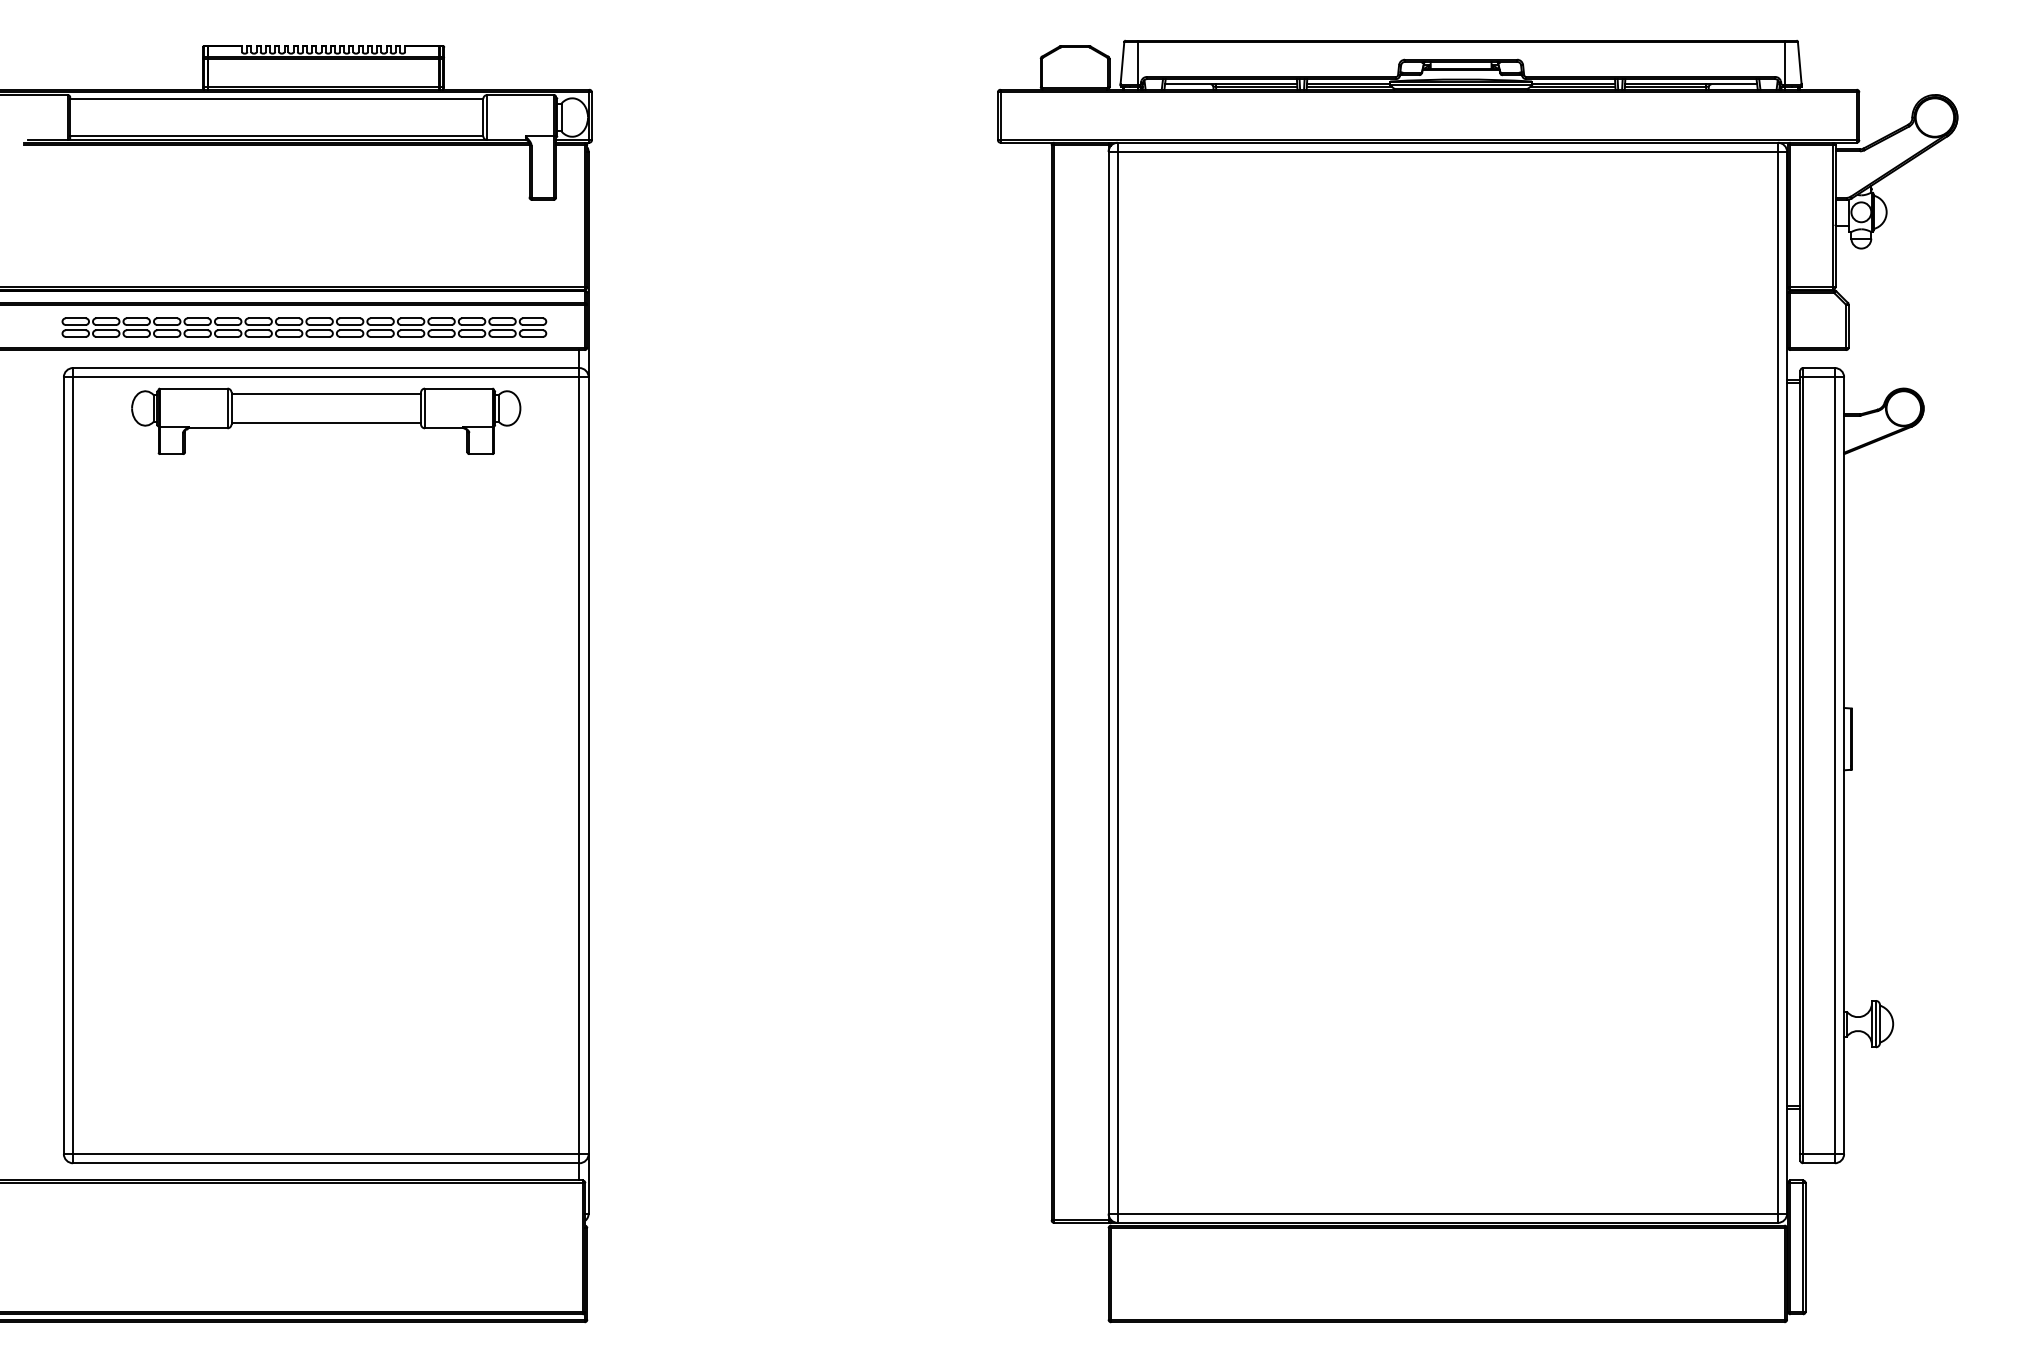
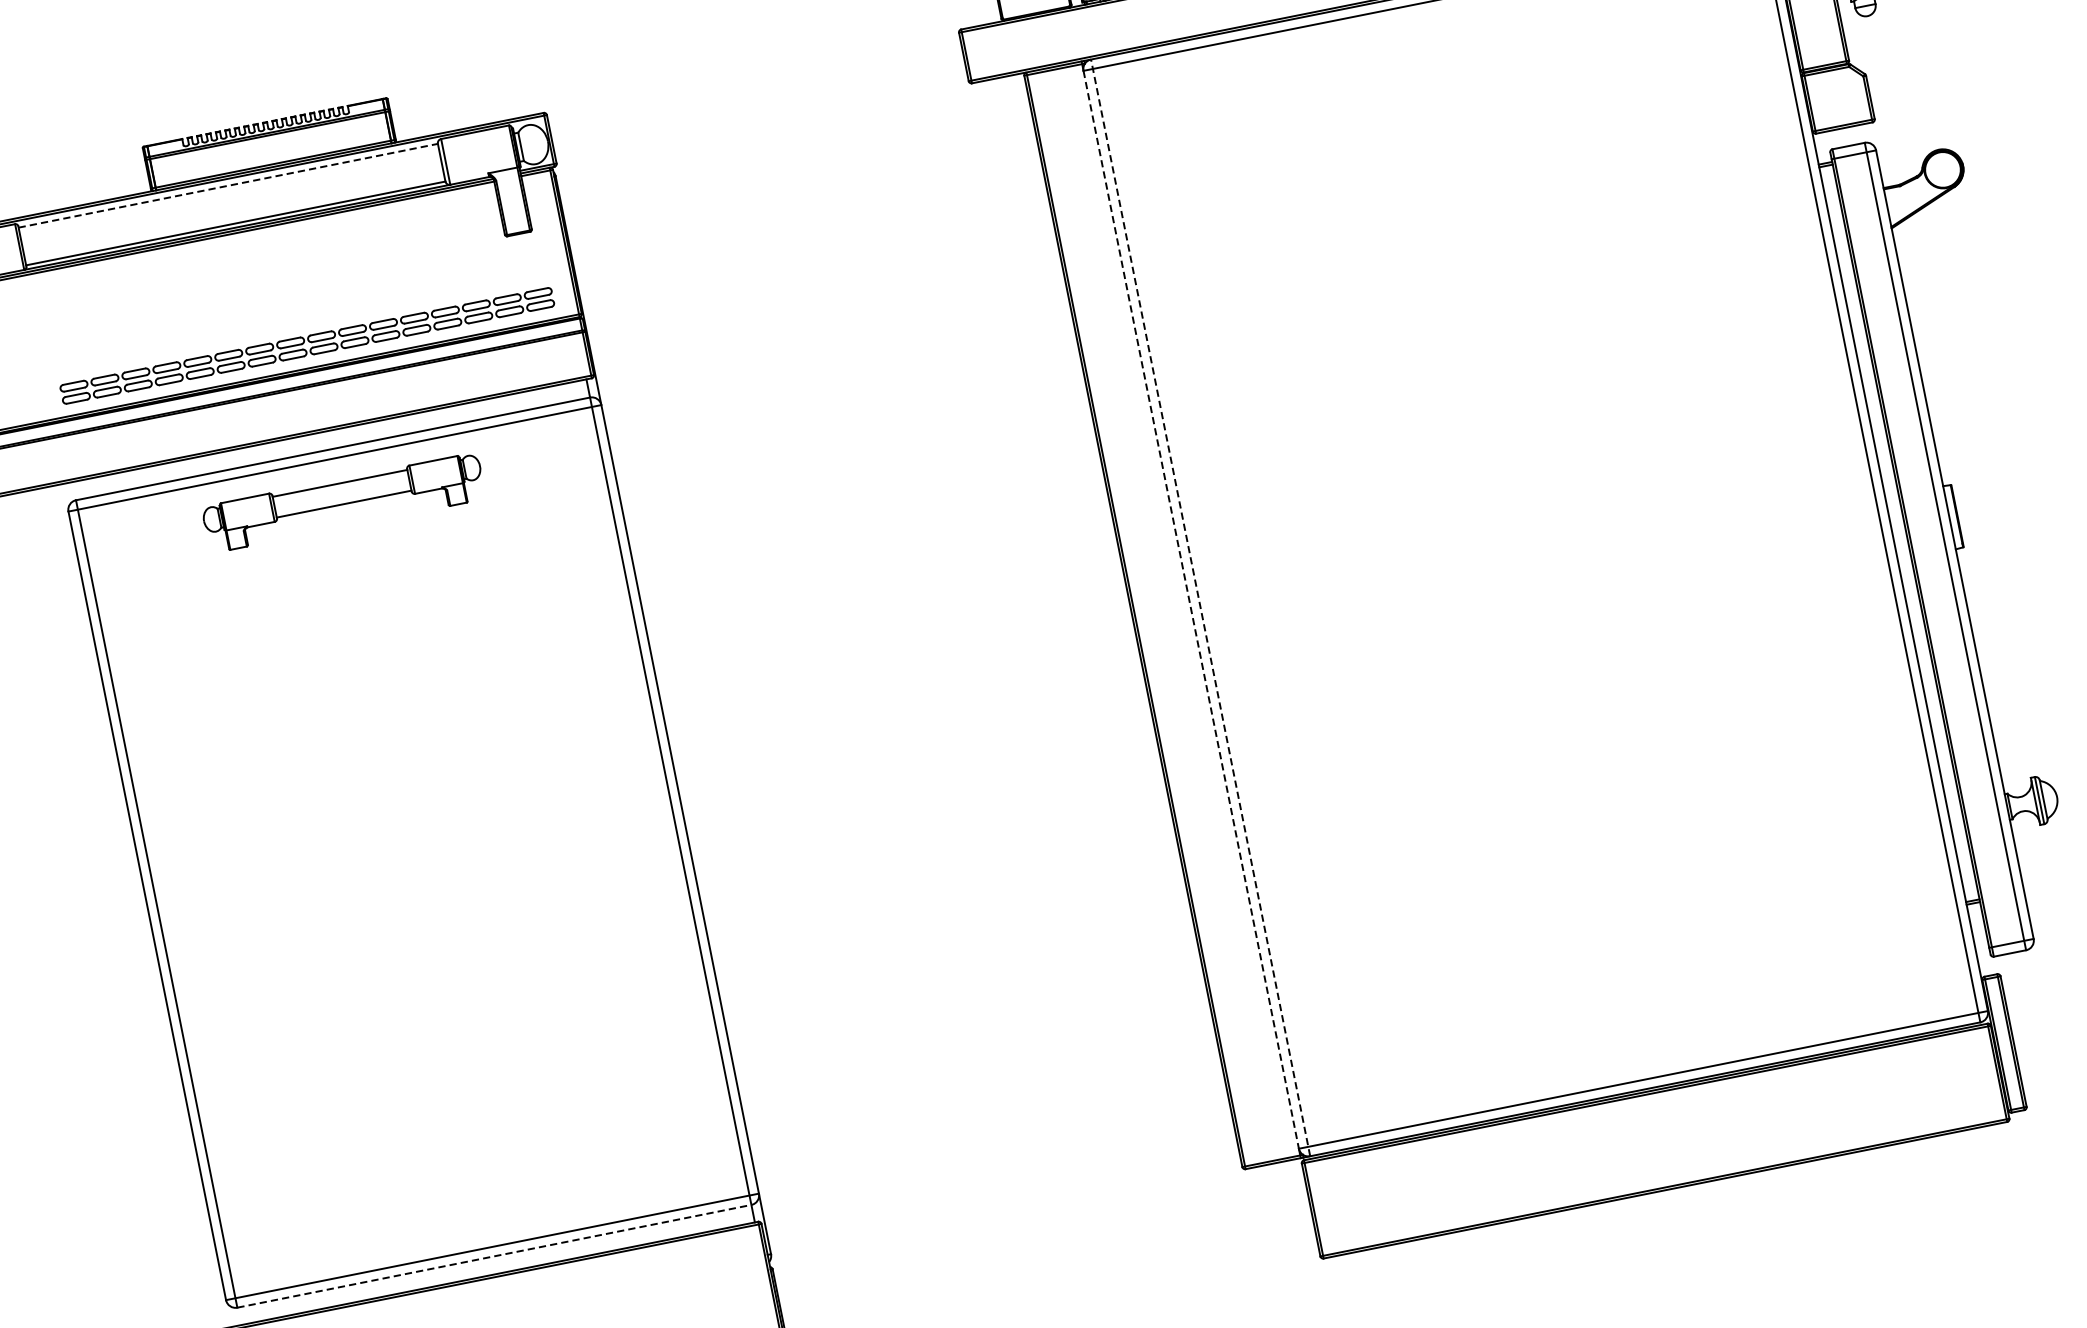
line: (277, 99) -> (229, 186), solid -> dashed
part: (304, 327) -> (307, 345), moved
part: (326, 420) -> (343, 502), size x0.7
line: (1108, 682) -> (1191, 609), solid -> dashed
line: (1117, 682) -> (1200, 607), solid -> dashed
line: (326, 1163) -> (494, 1256), solid -> dashed

